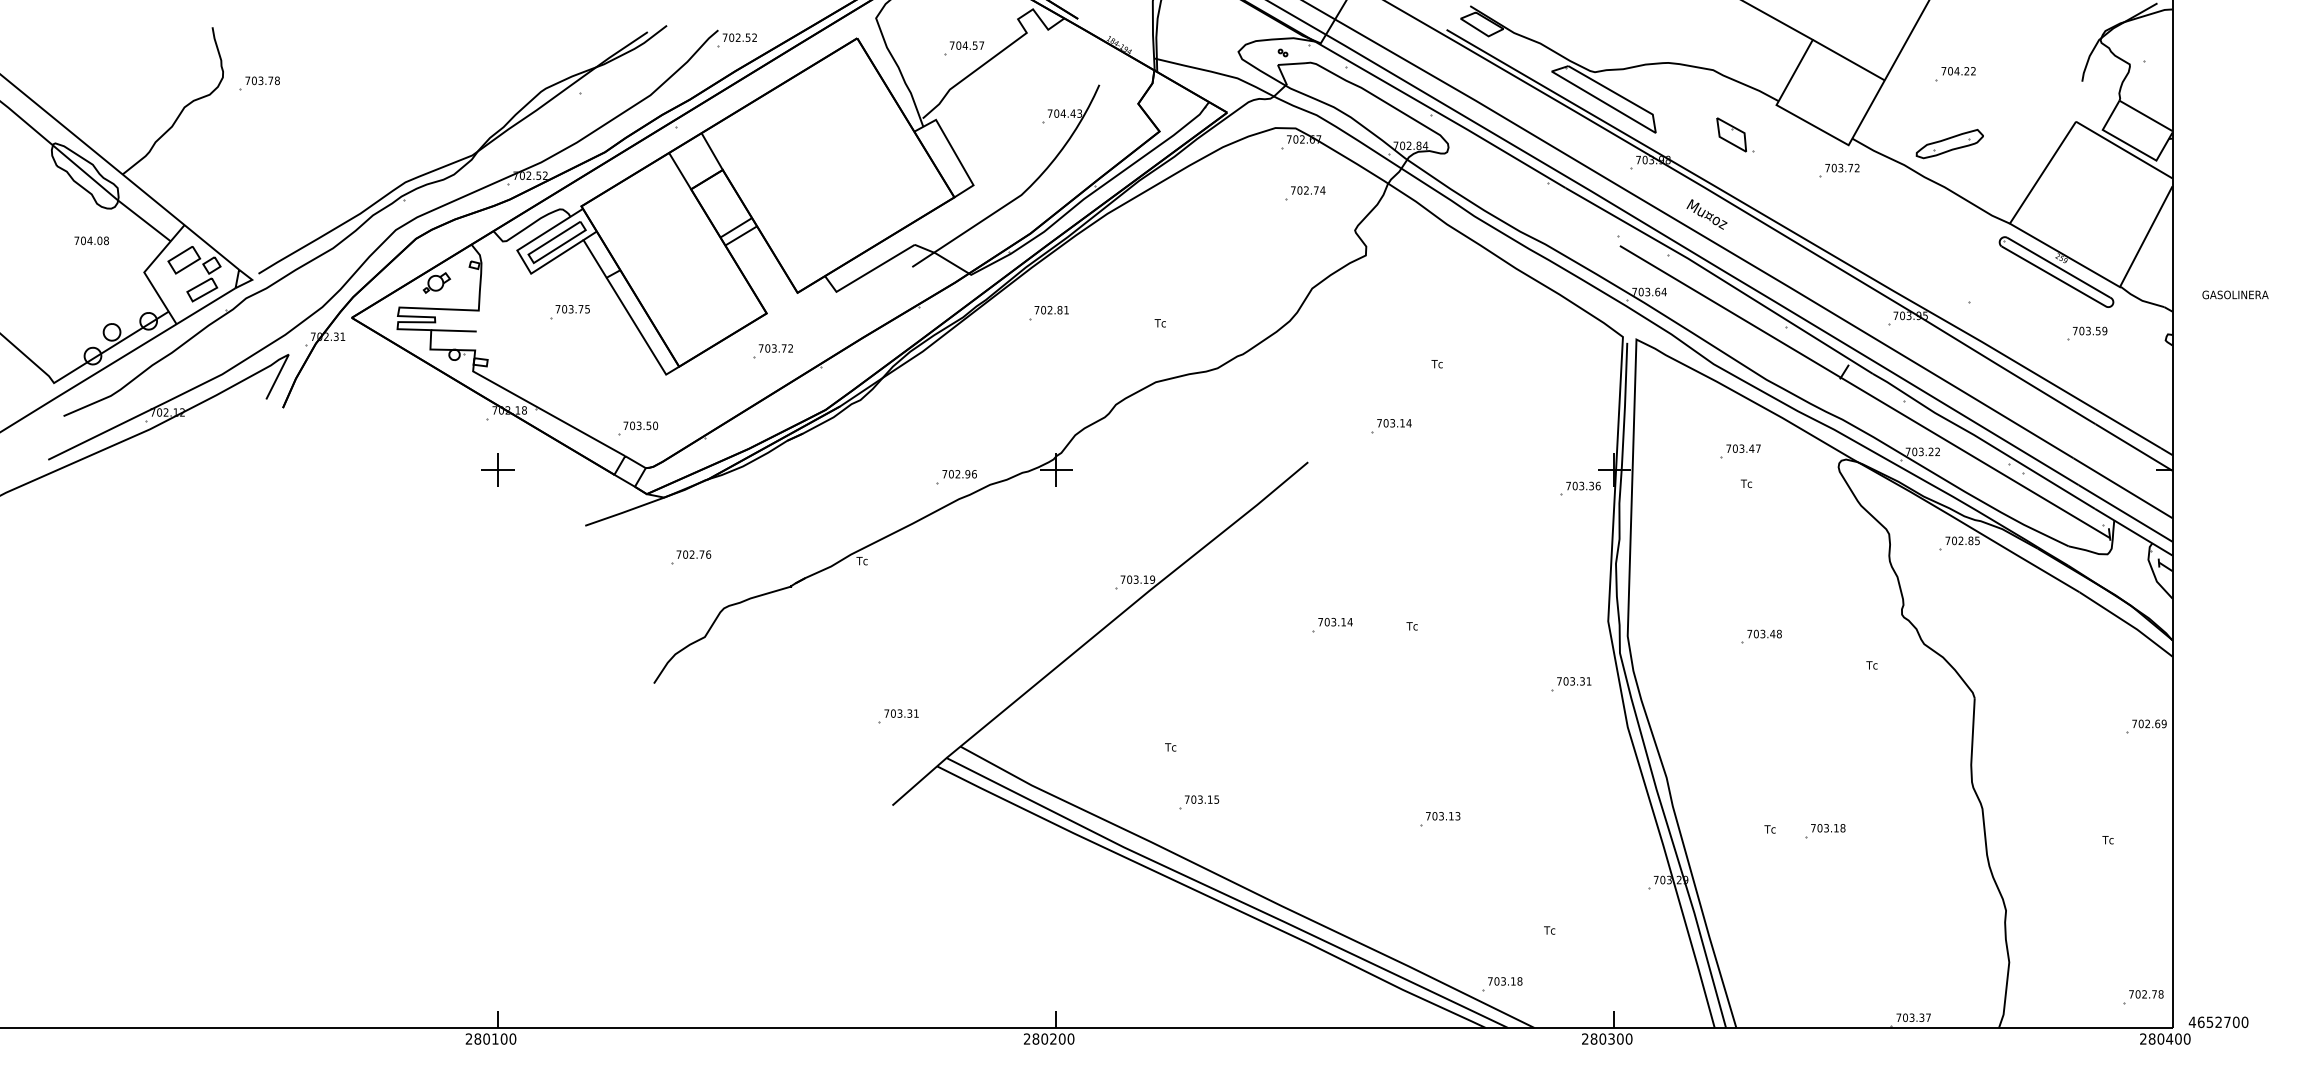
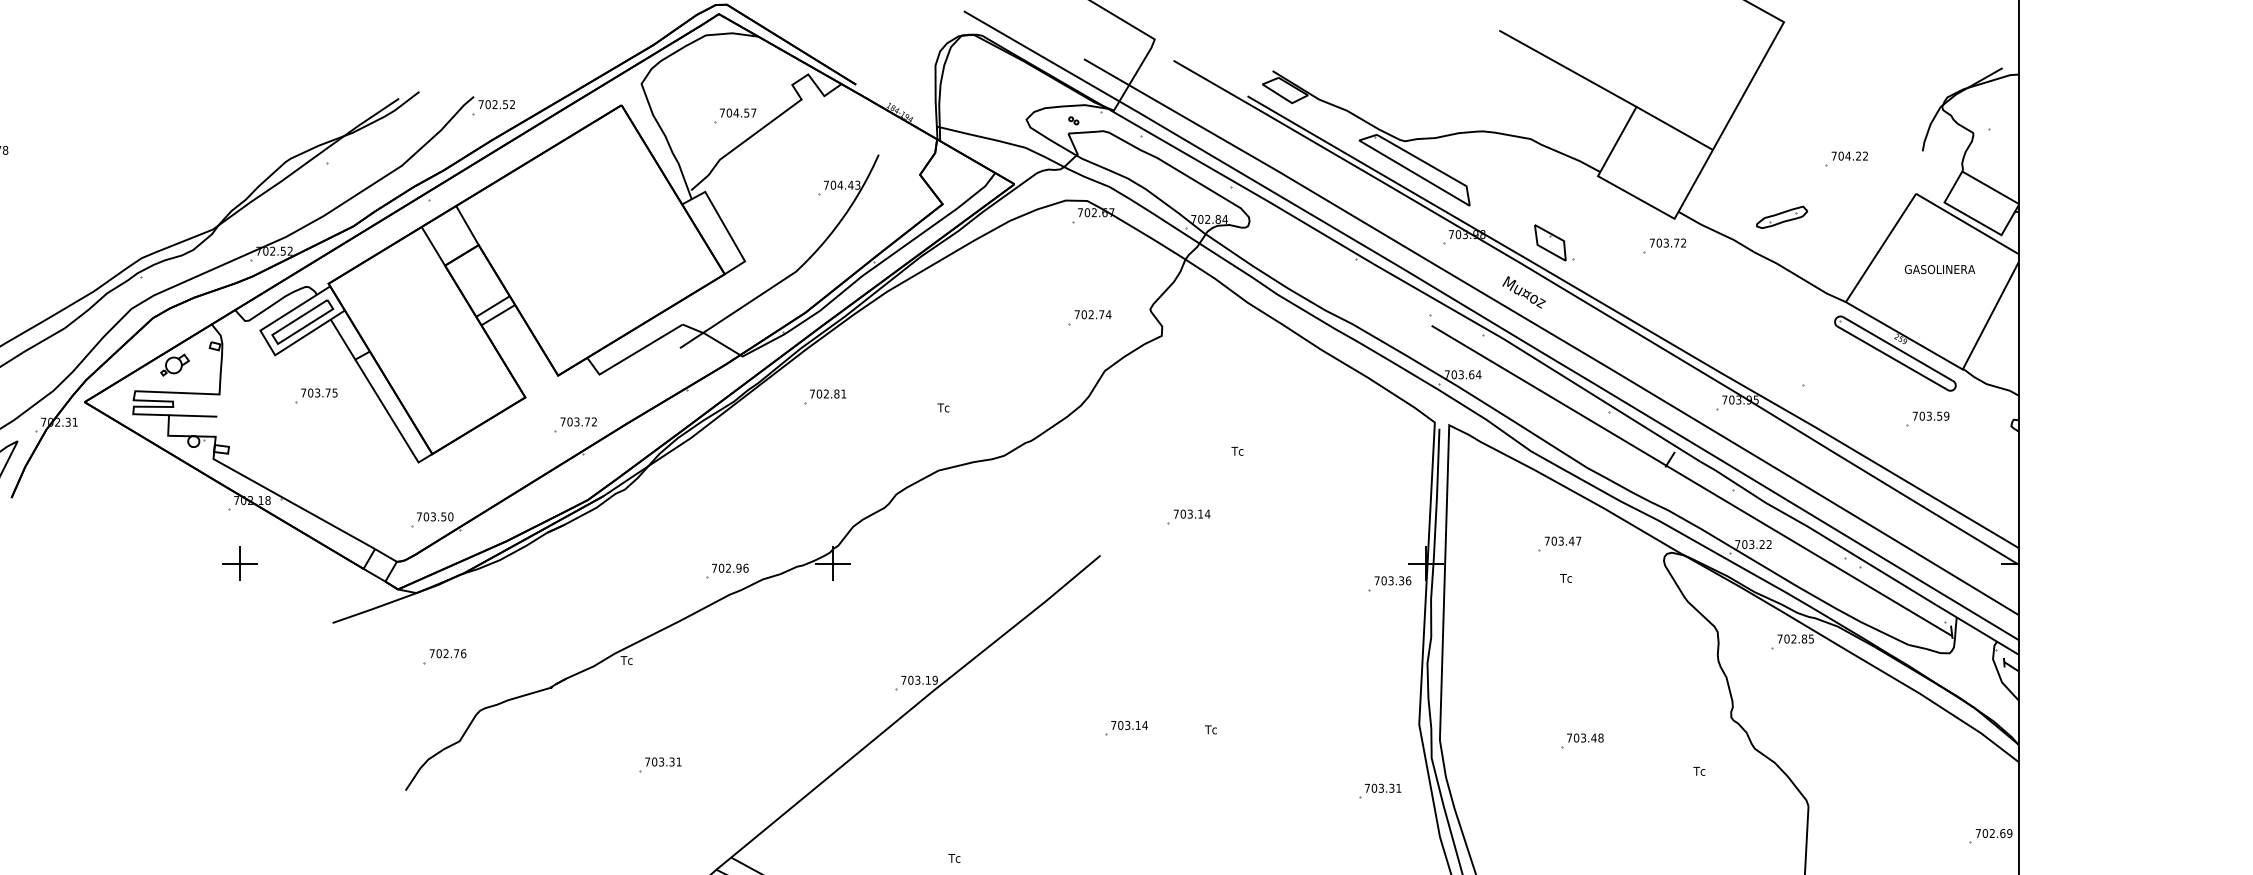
part: (1955, 74) -> (1846, 159), moved
part: (1735, 134) -> (1554, 242), moved
part: (1949, 143) -> (1781, 216), size x0.71
part: (1305, 193) -> (1090, 317), moved
text: (2235, 294) -> (1939, 269), moved
part: (772, 351) -> (575, 425), moved
part: (638, 428) -> (432, 519), moved
part: (898, 716) -> (660, 765), moved

